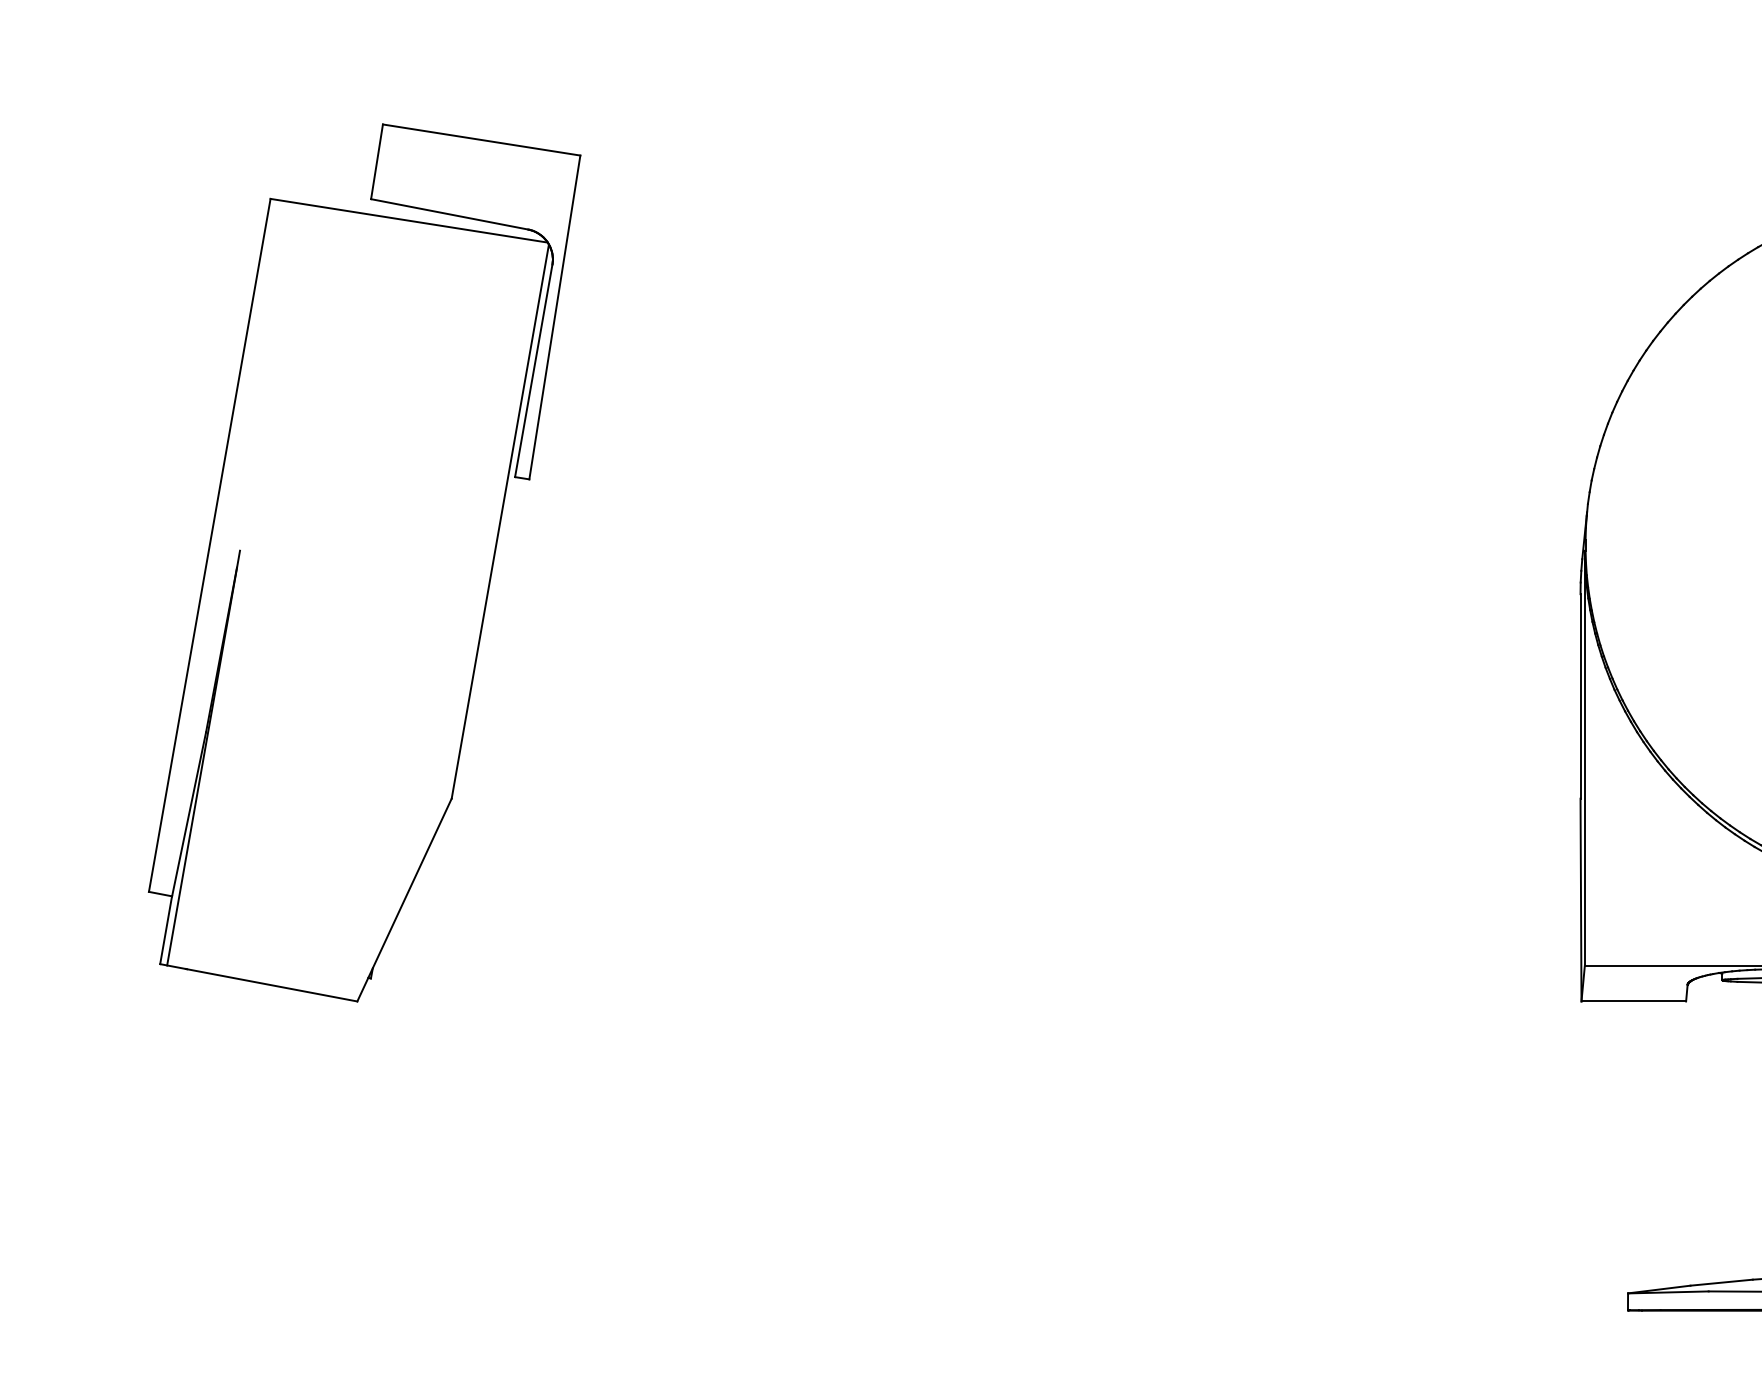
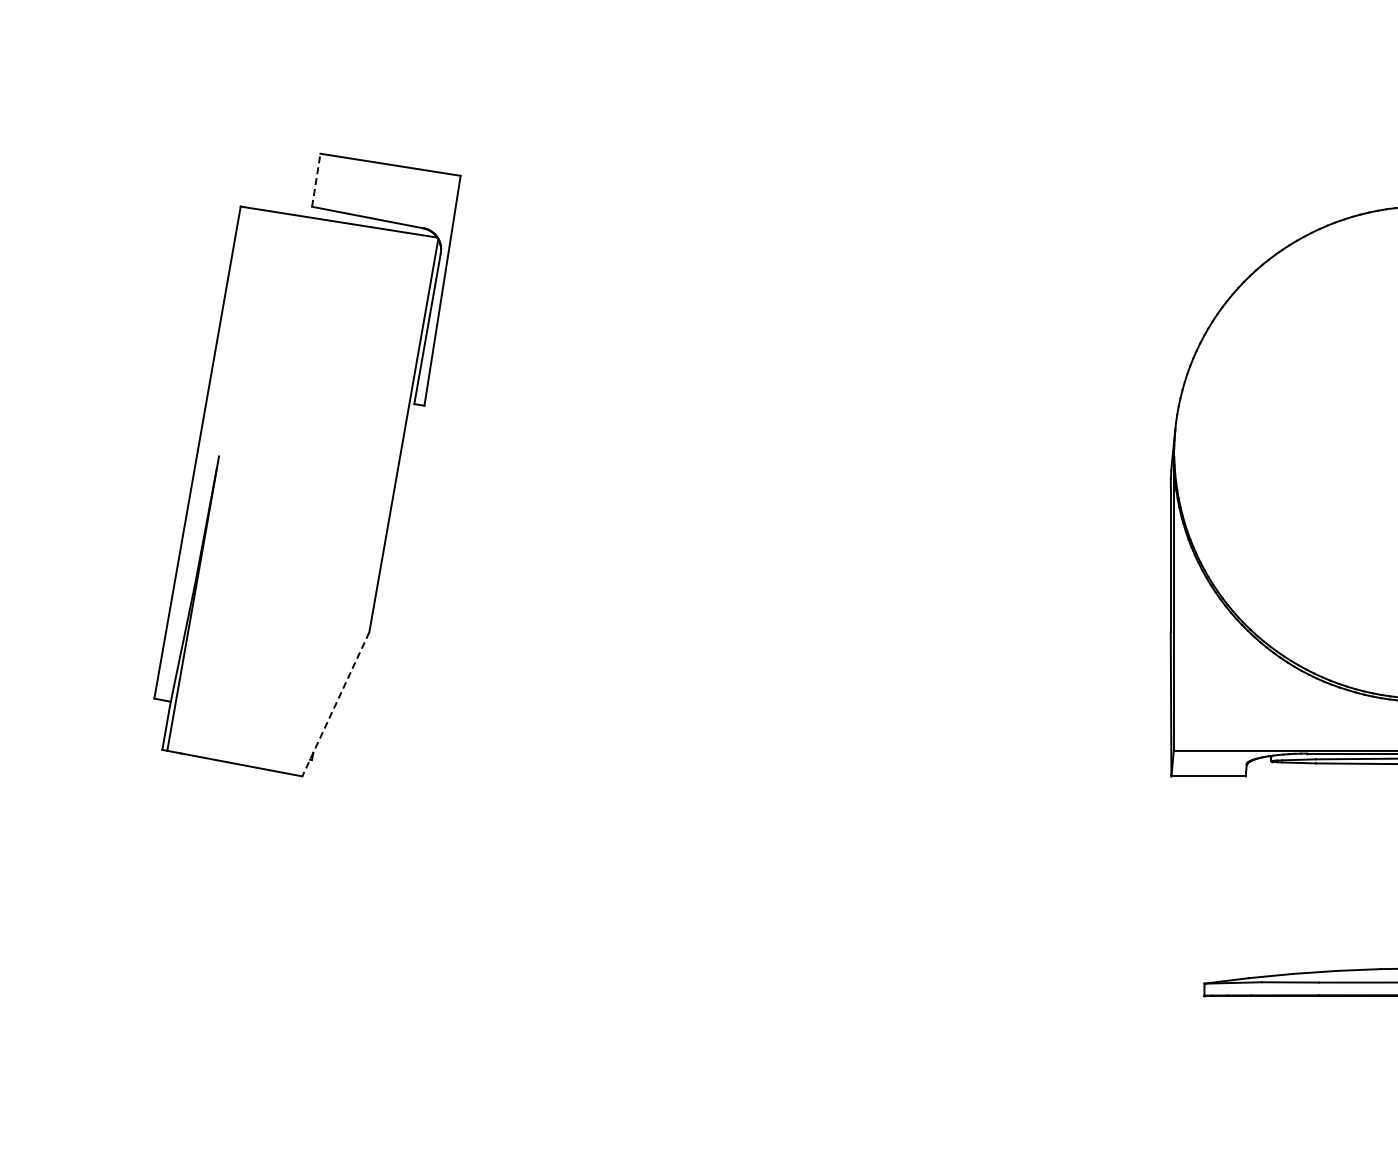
line: (377, 162) -> (316, 180), solid -> dashed
line: (404, 900) -> (335, 704), solid -> dashed

